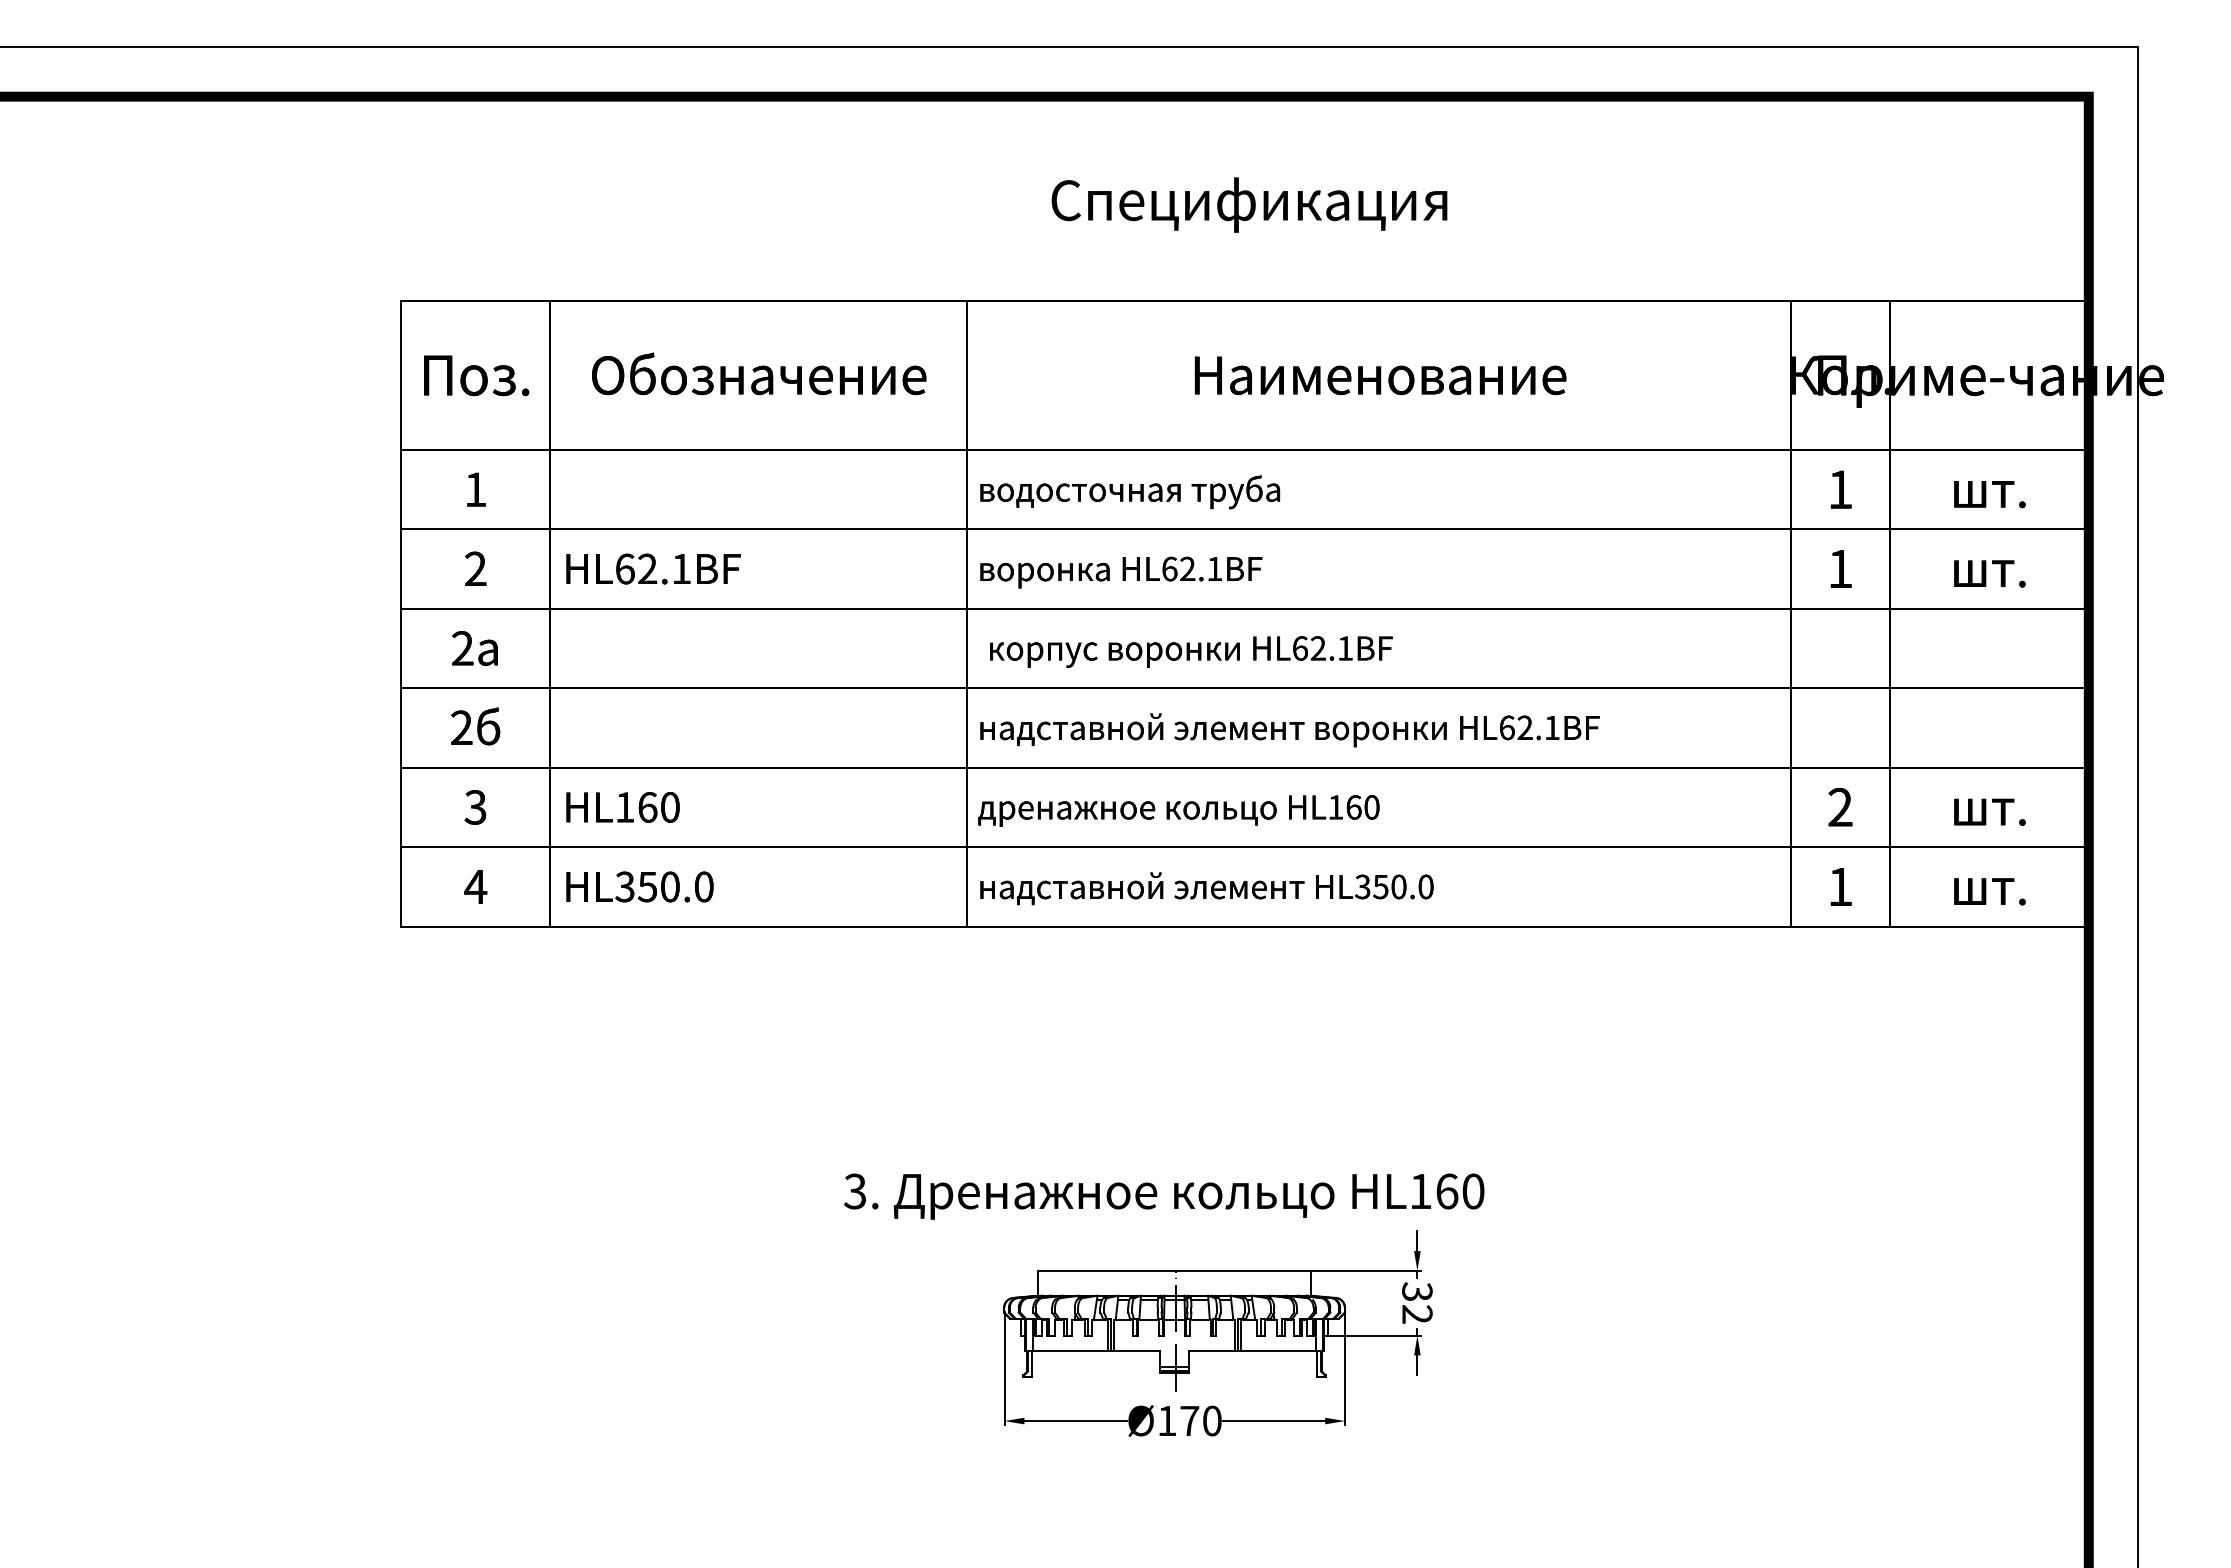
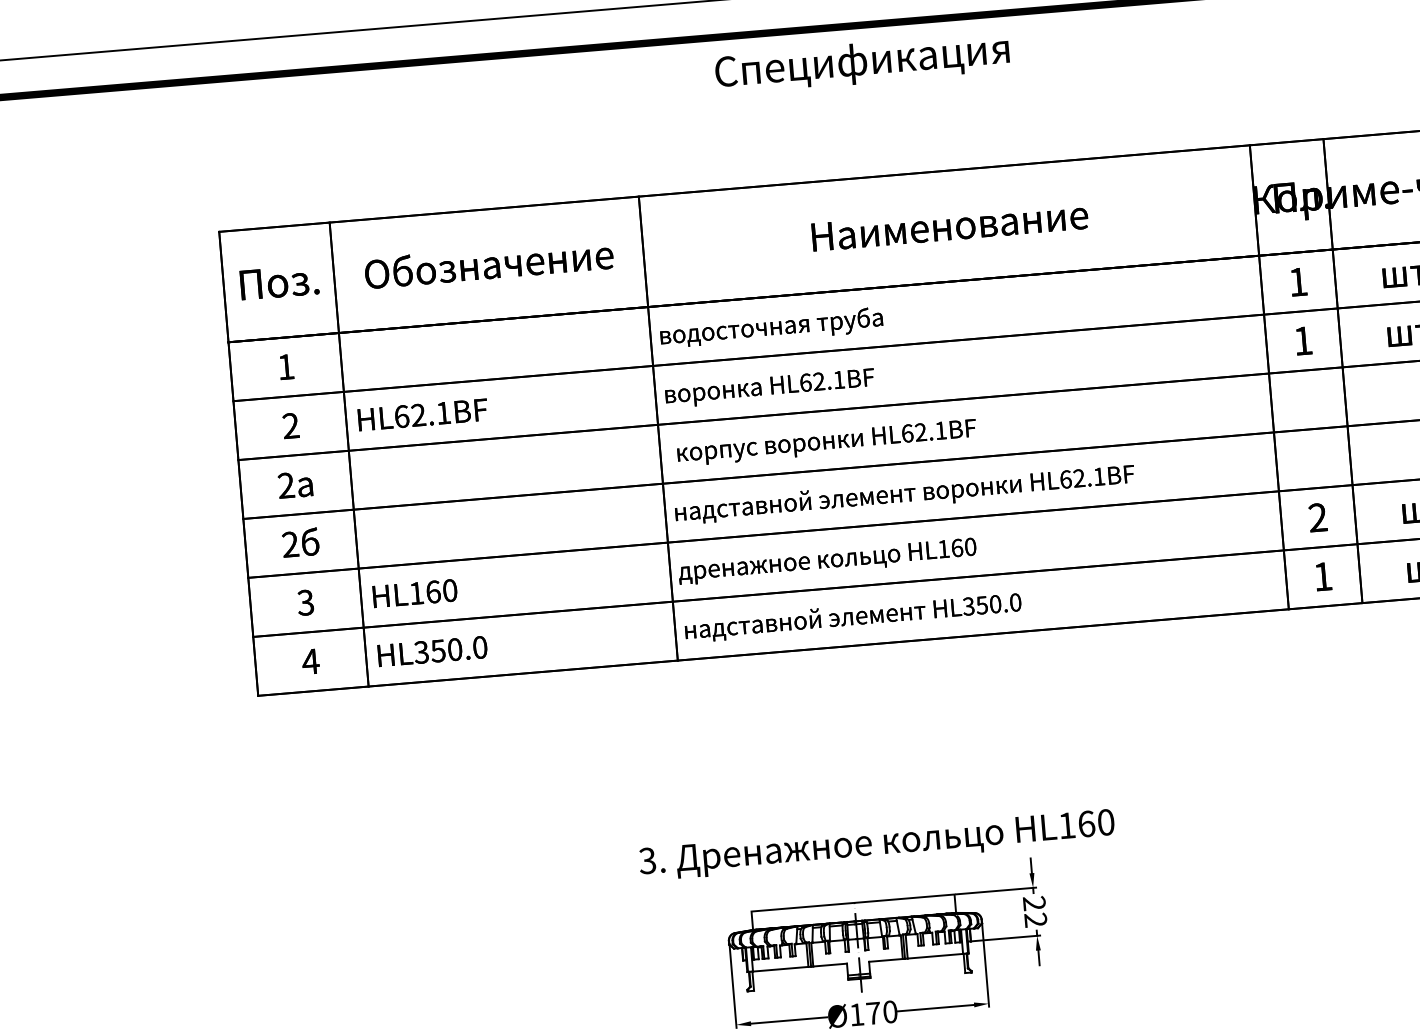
text: (1249, 204) -> (862, 63), moved
text: (1164, 1196) -> (877, 845), moved
text: (1417, 1291) -> (1034, 903), 32 -> 22

